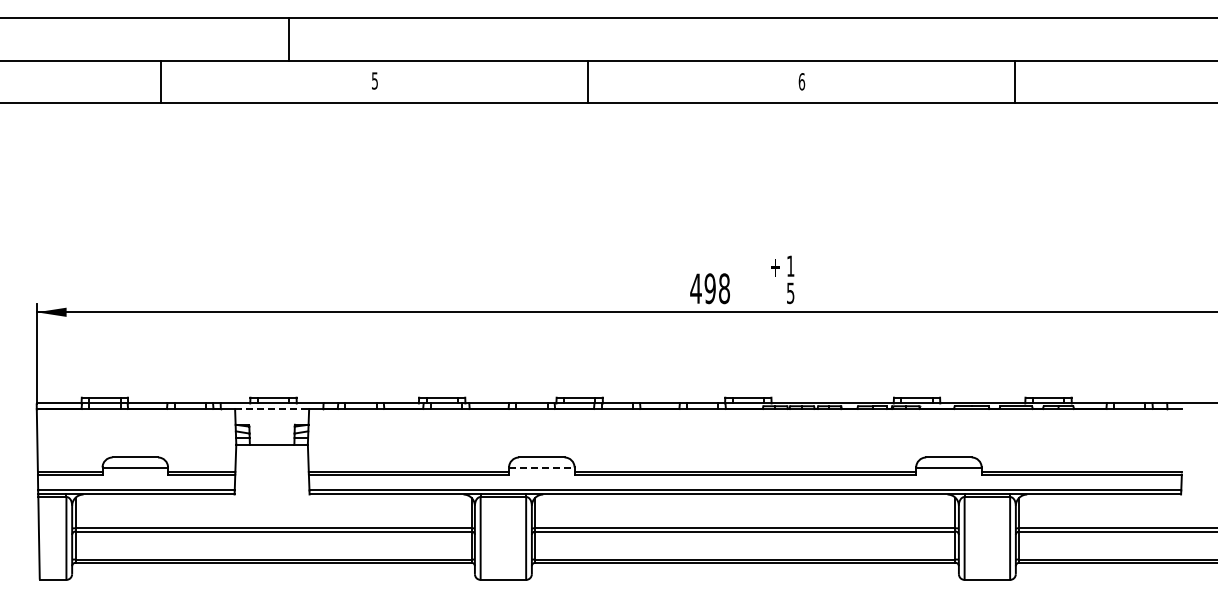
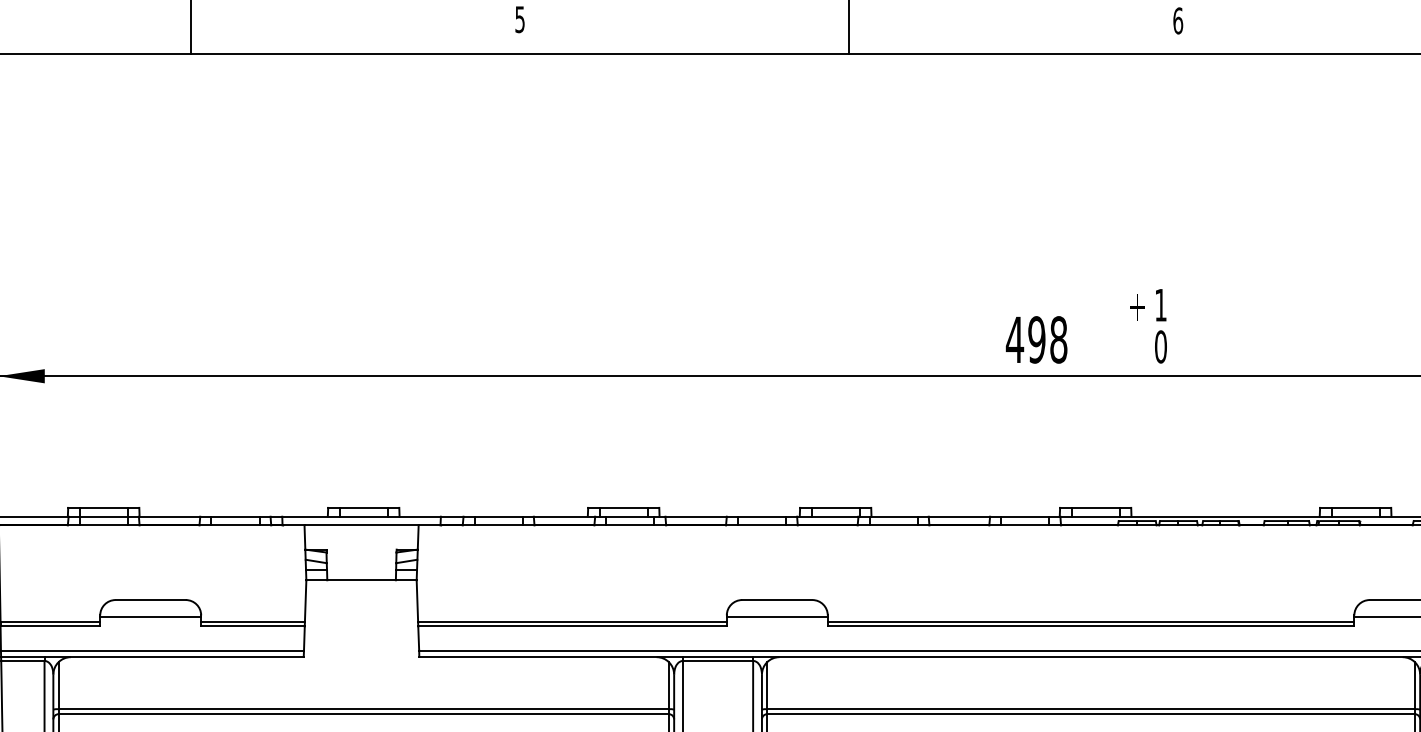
text: (790, 293) -> (1160, 347), 5 -> 0
line: (272, 409) -> (362, 526), dashed -> solid
line: (541, 468) -> (776, 617), dashed -> solid

